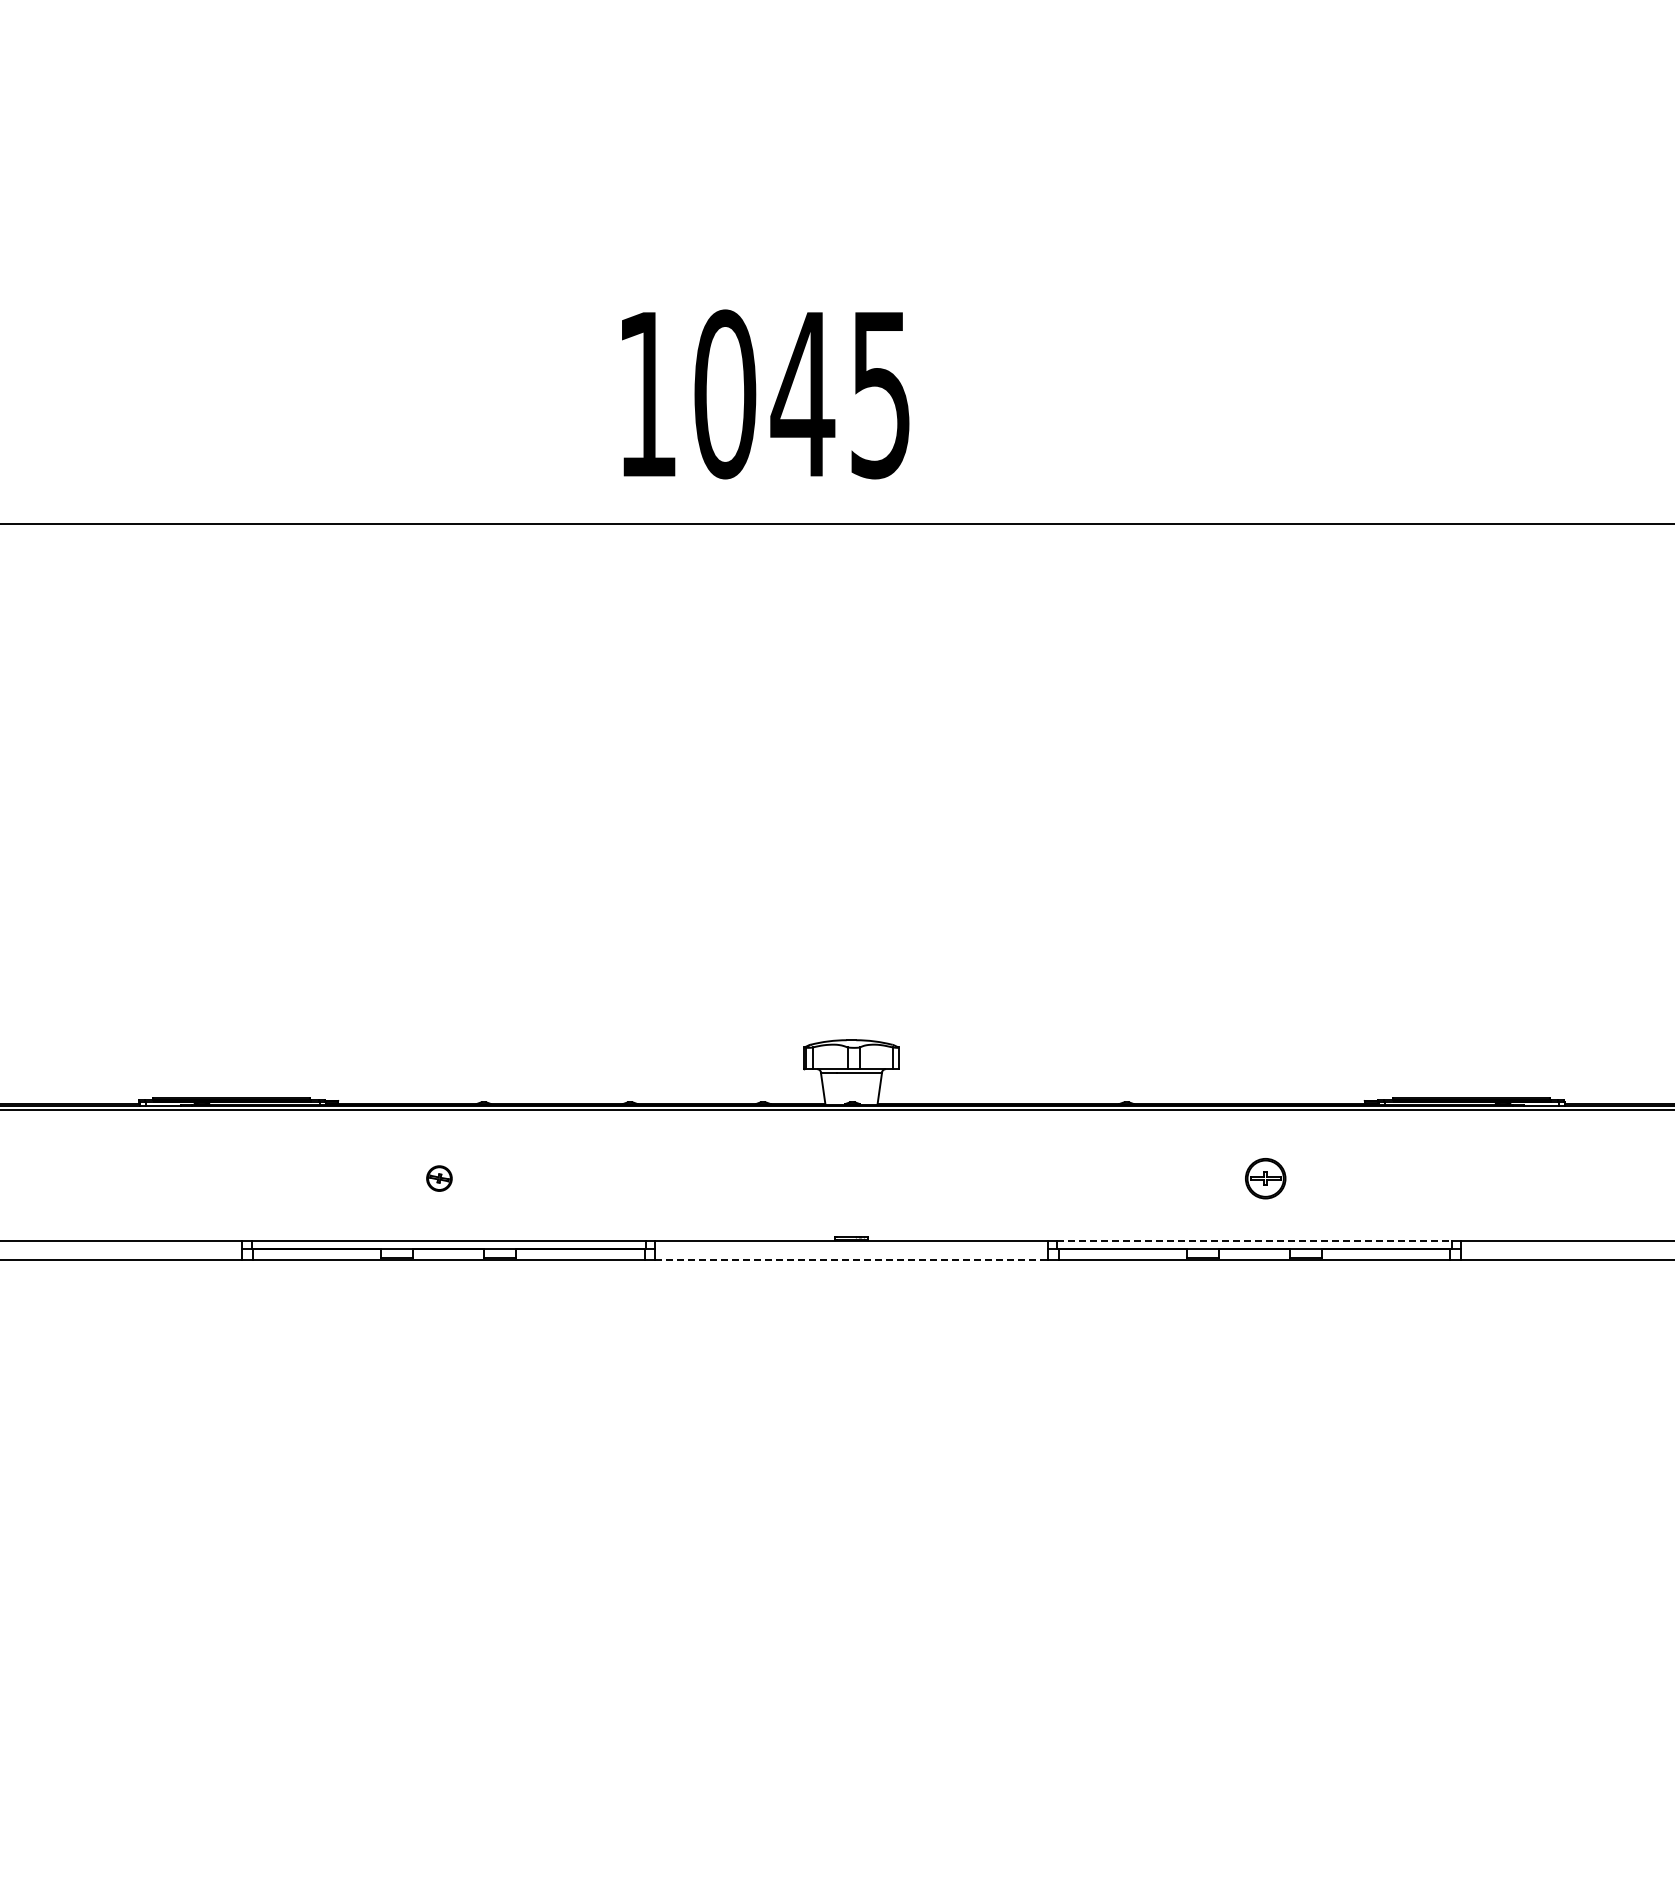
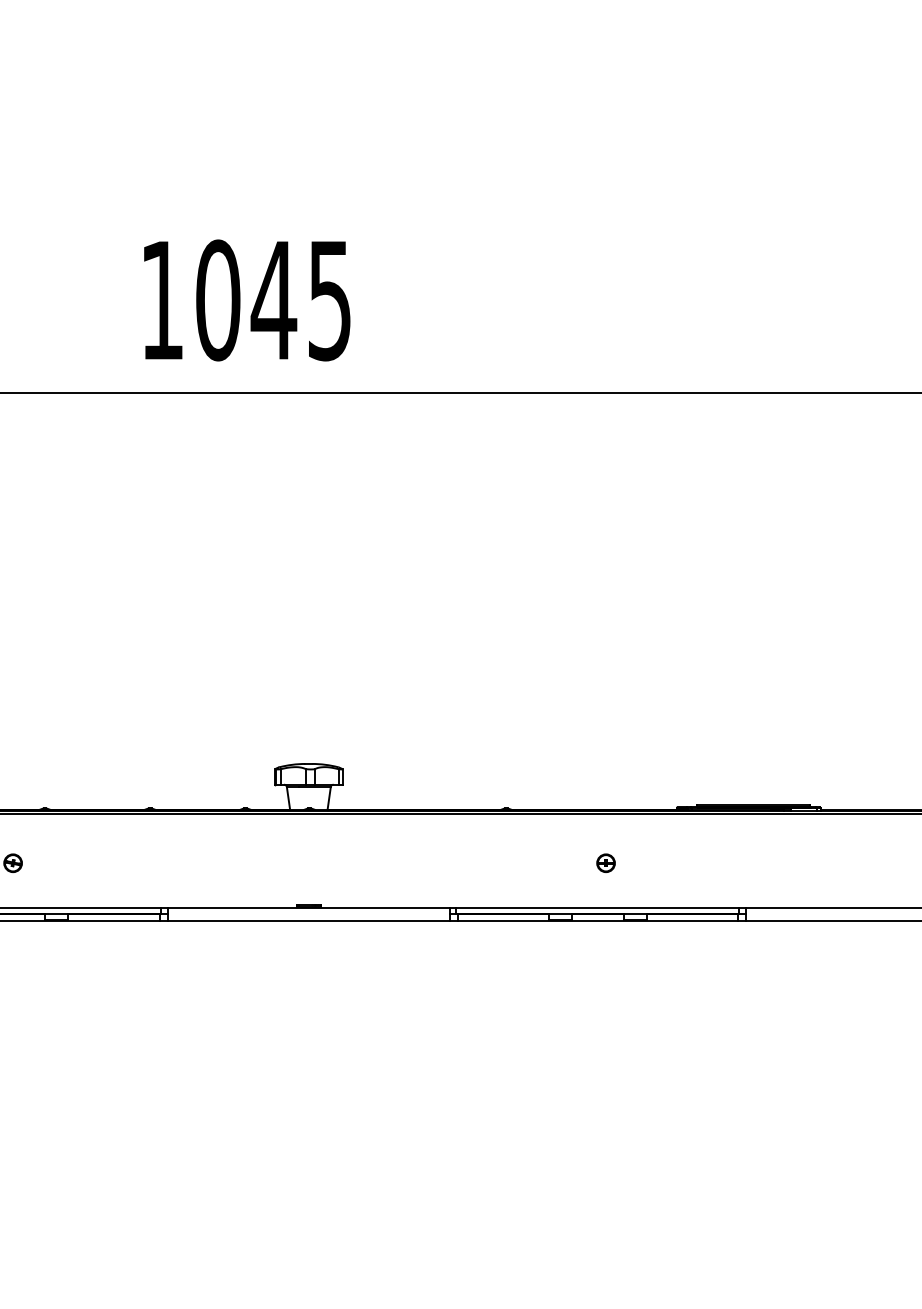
part: (1265, 1178) -> (605, 863), size x0.62
line: (1254, 1240) -> (598, 907), dashed -> solid
line: (852, 1259) -> (309, 921), dashed -> solid

